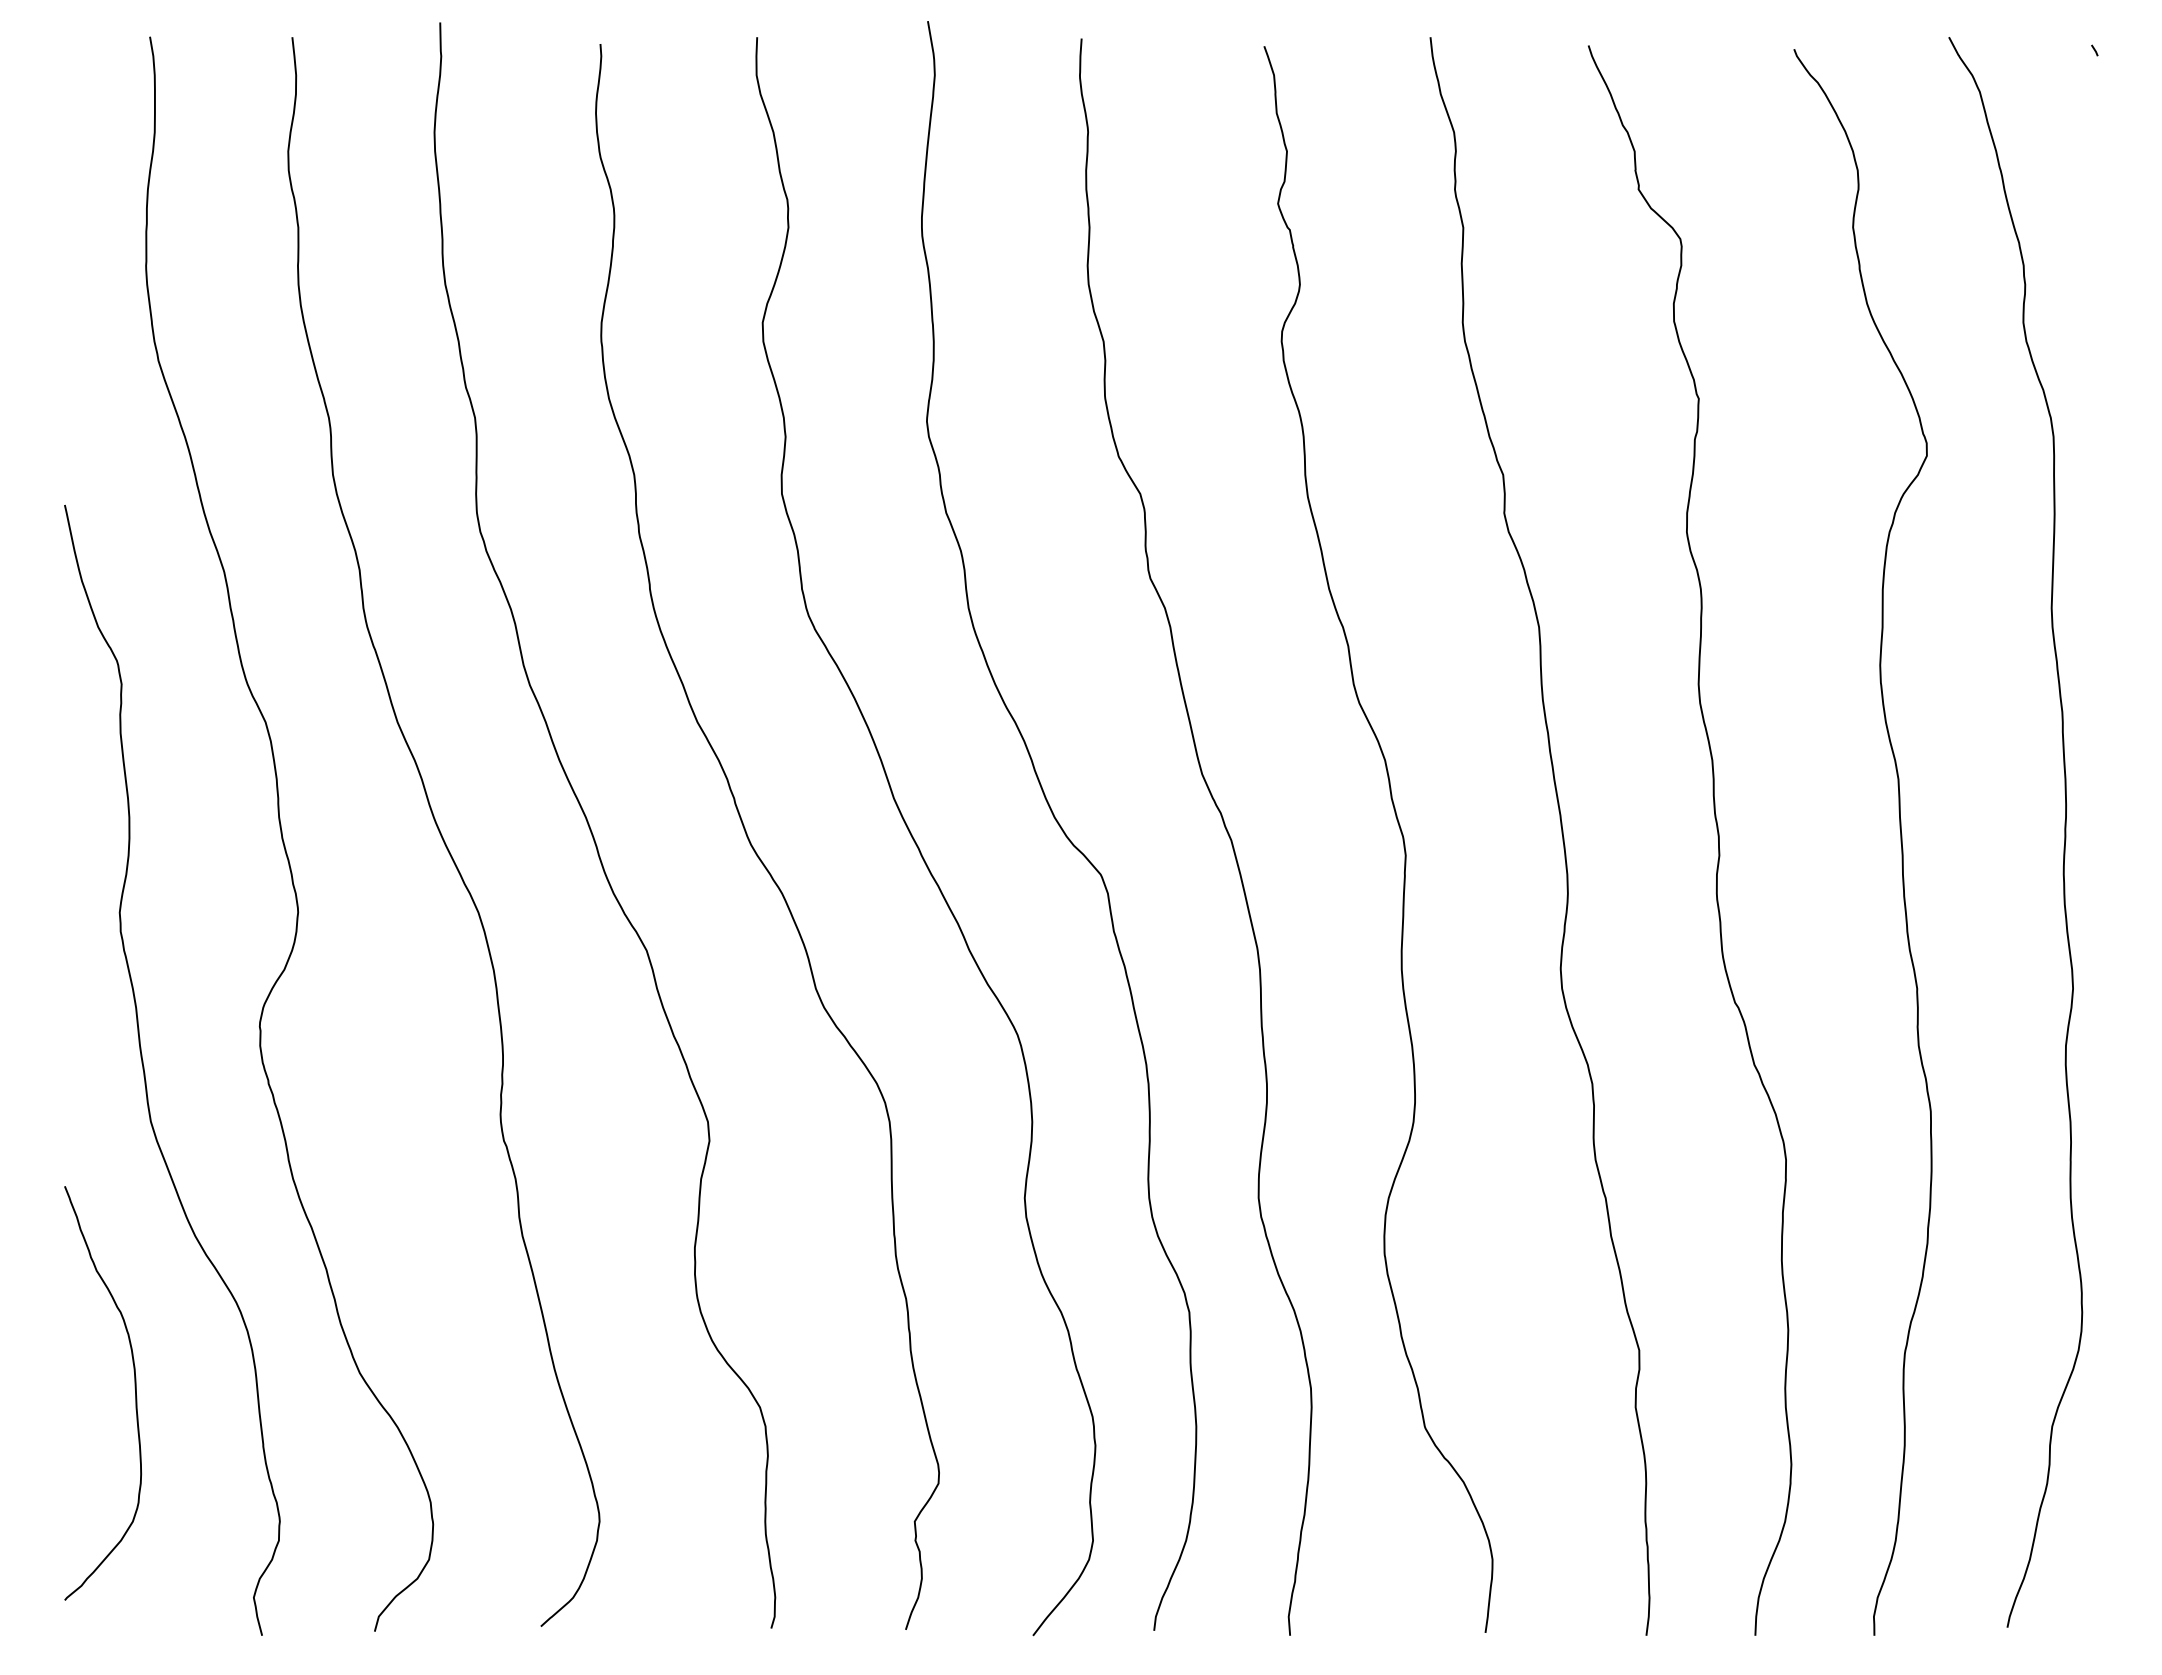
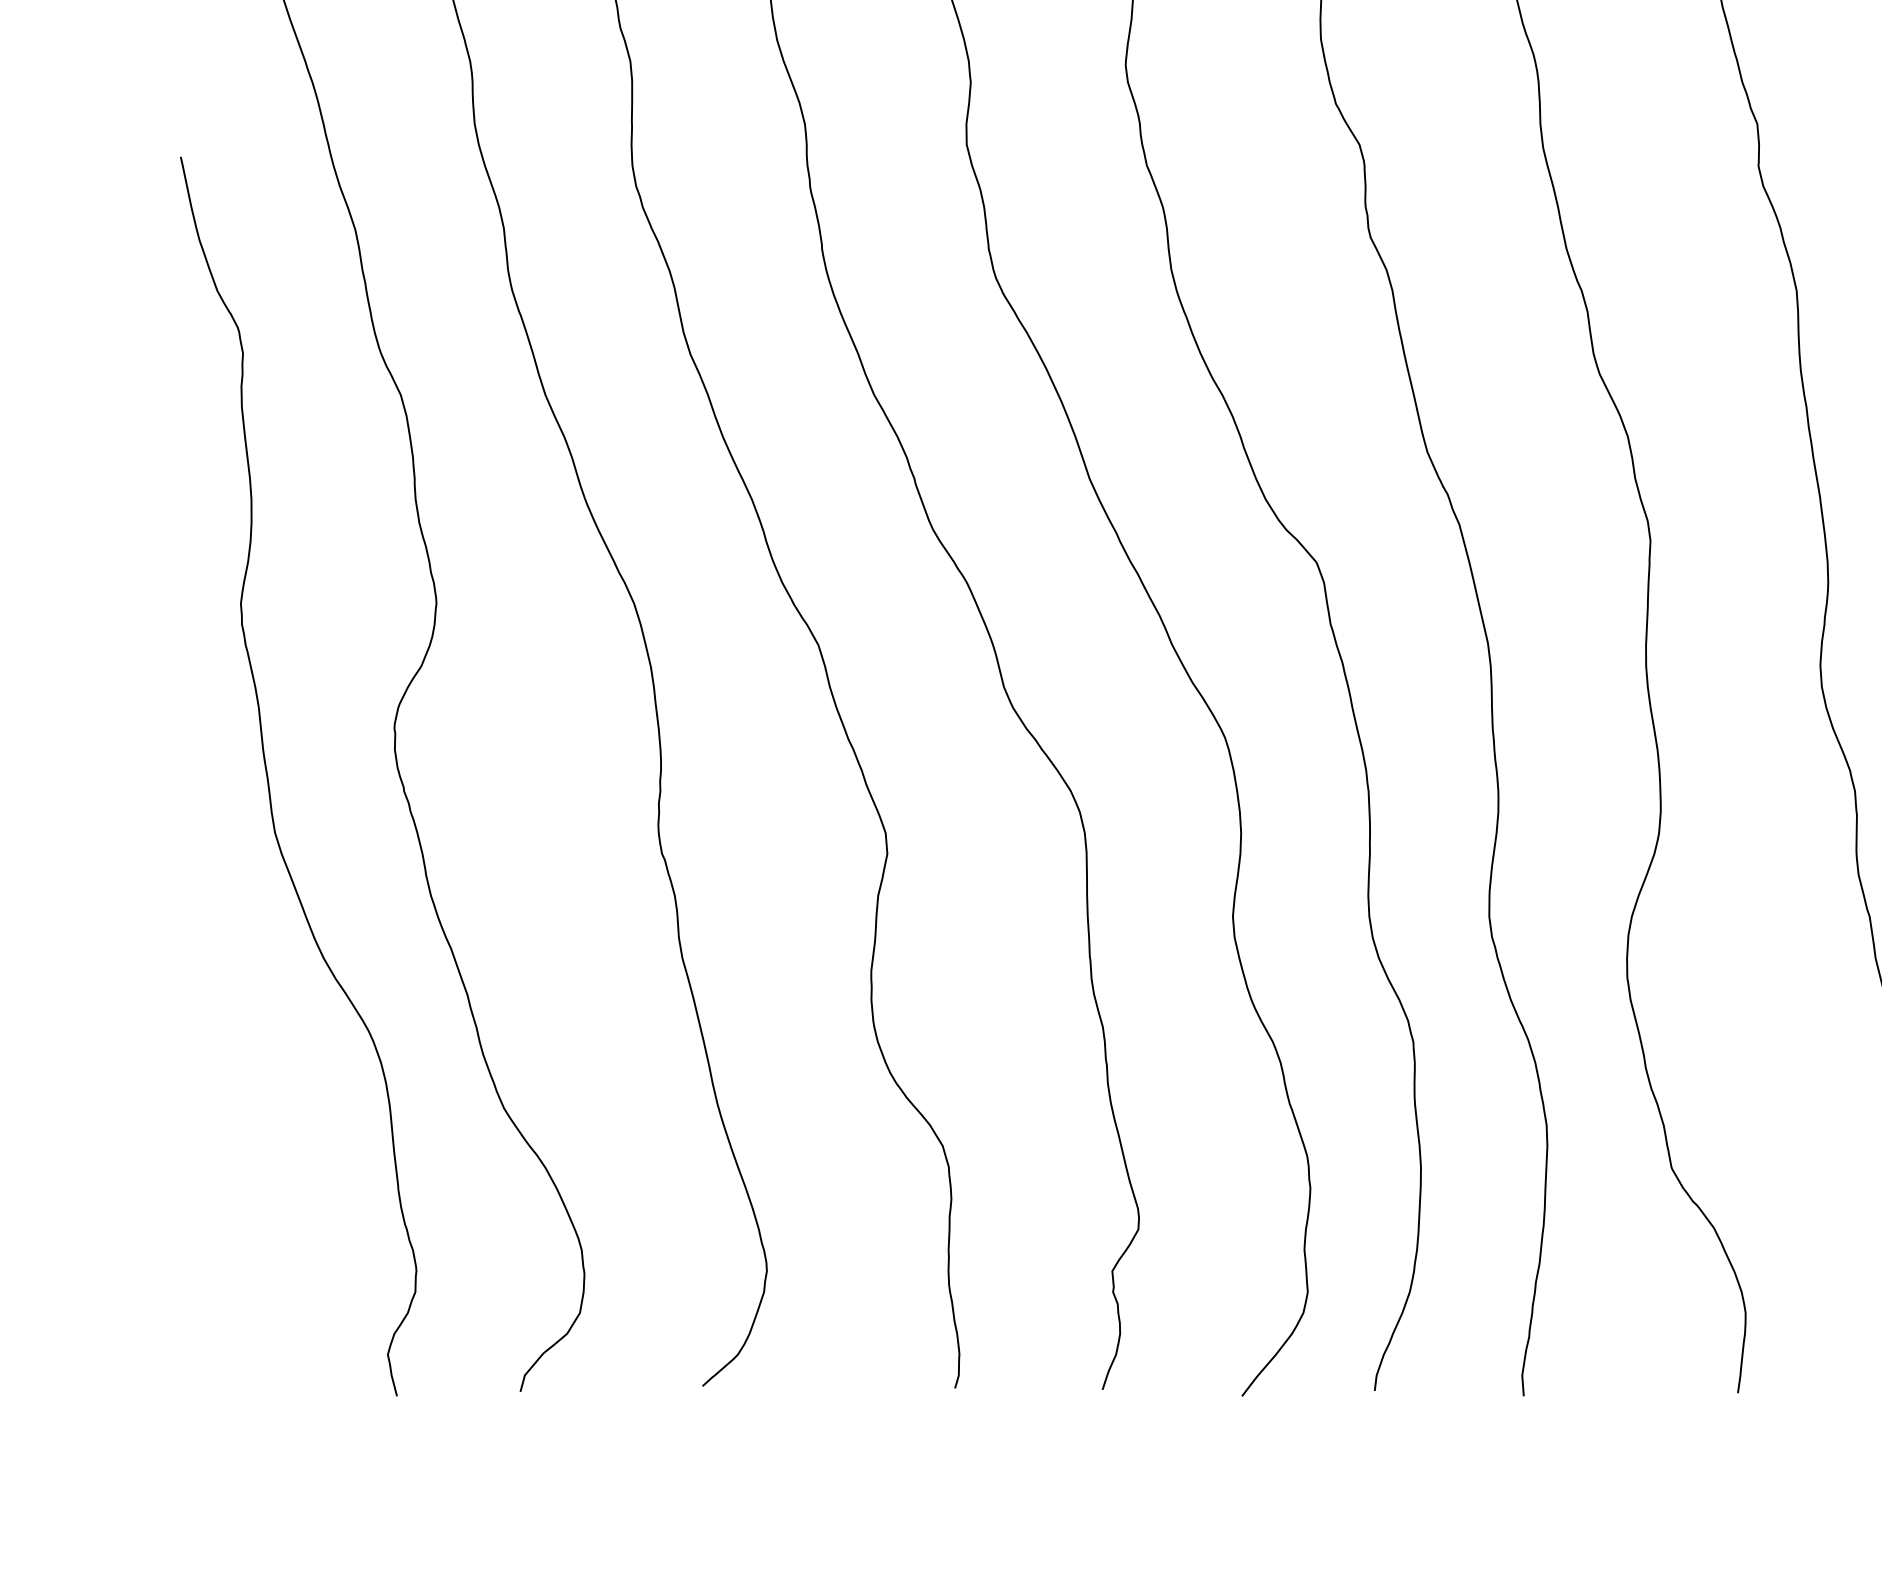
curve: (134, 1388) -> (257, 1125), removed

